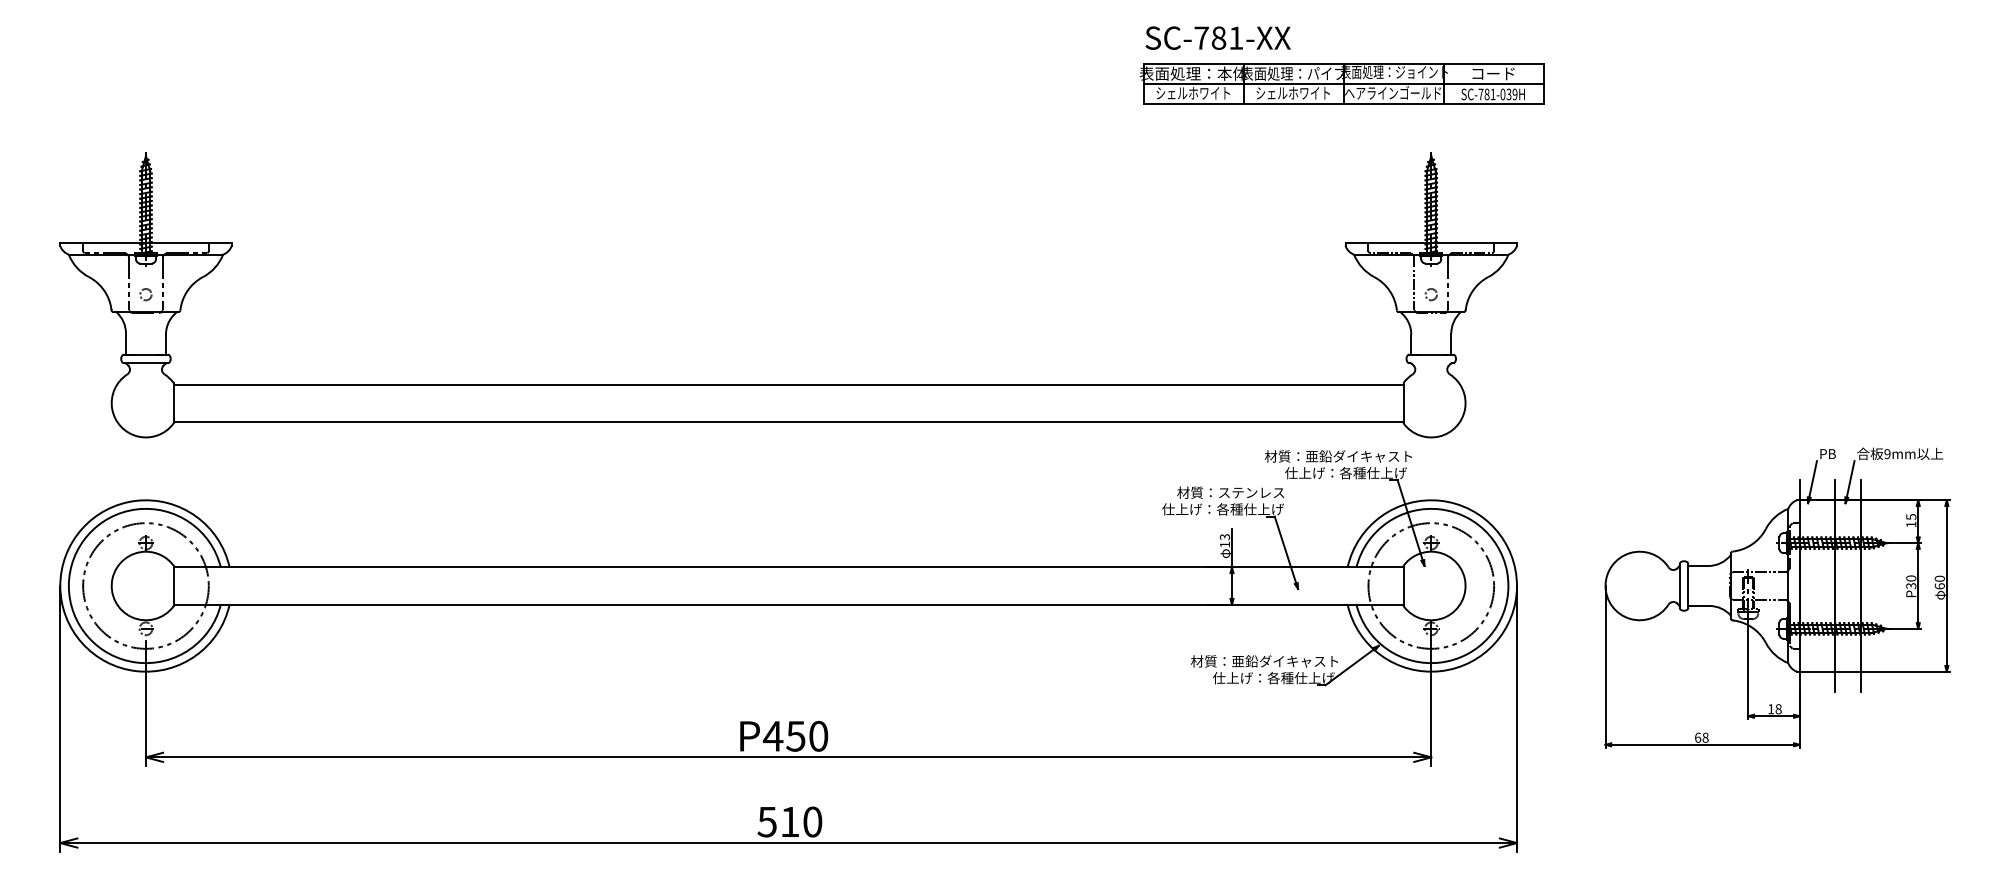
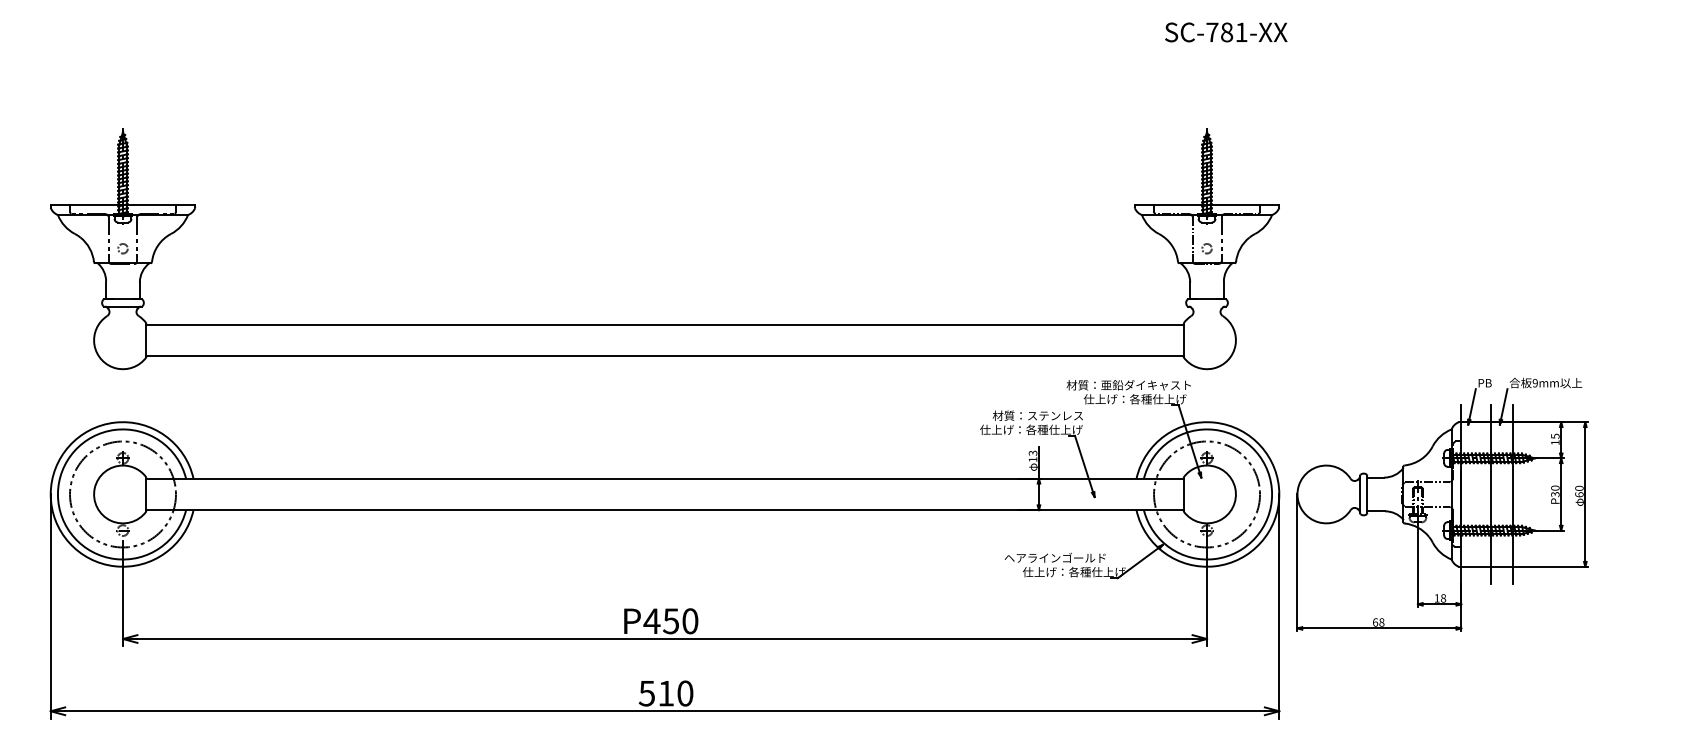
text: (1217, 37) -> (1225, 31), moved
part: (1341, 83) -> (1131, 70), removed
part: (1777, 597) -> (1442, 504), moved
text: (1264, 661) -> (1066, 558), 材質：亜鉛ダイキャスト -> ヘアラインゴールド

